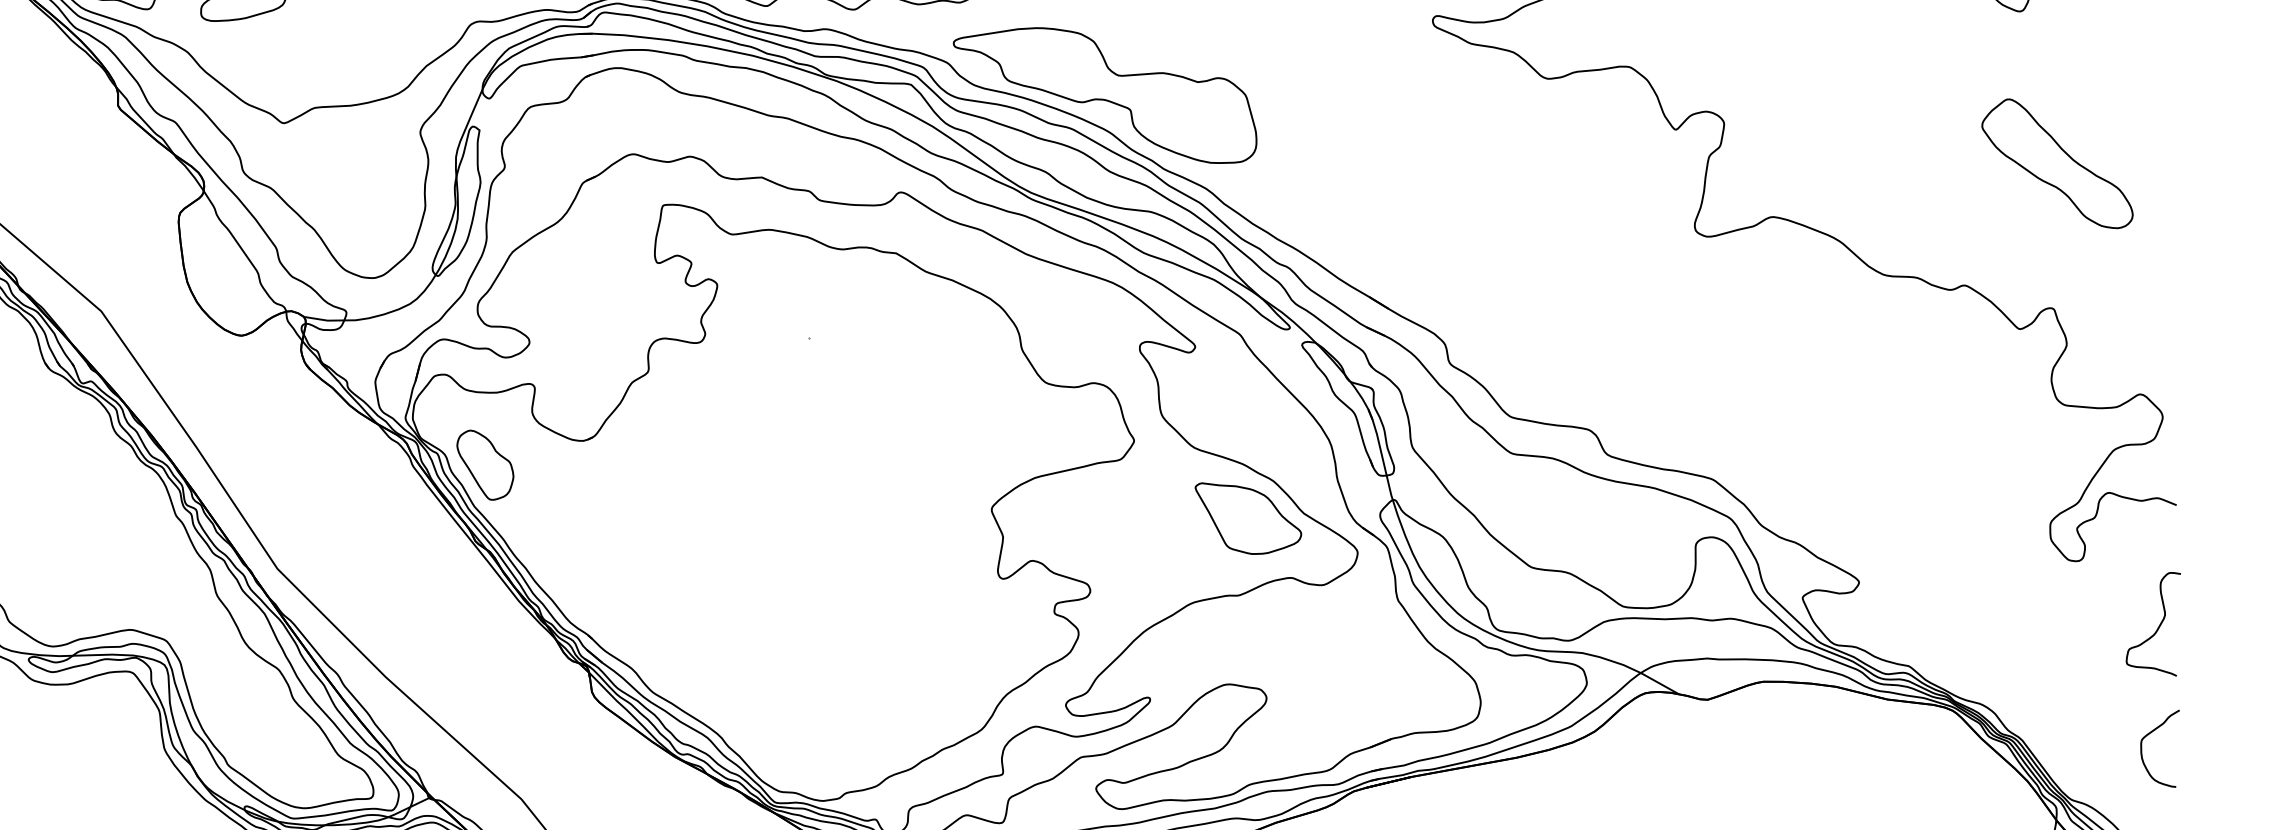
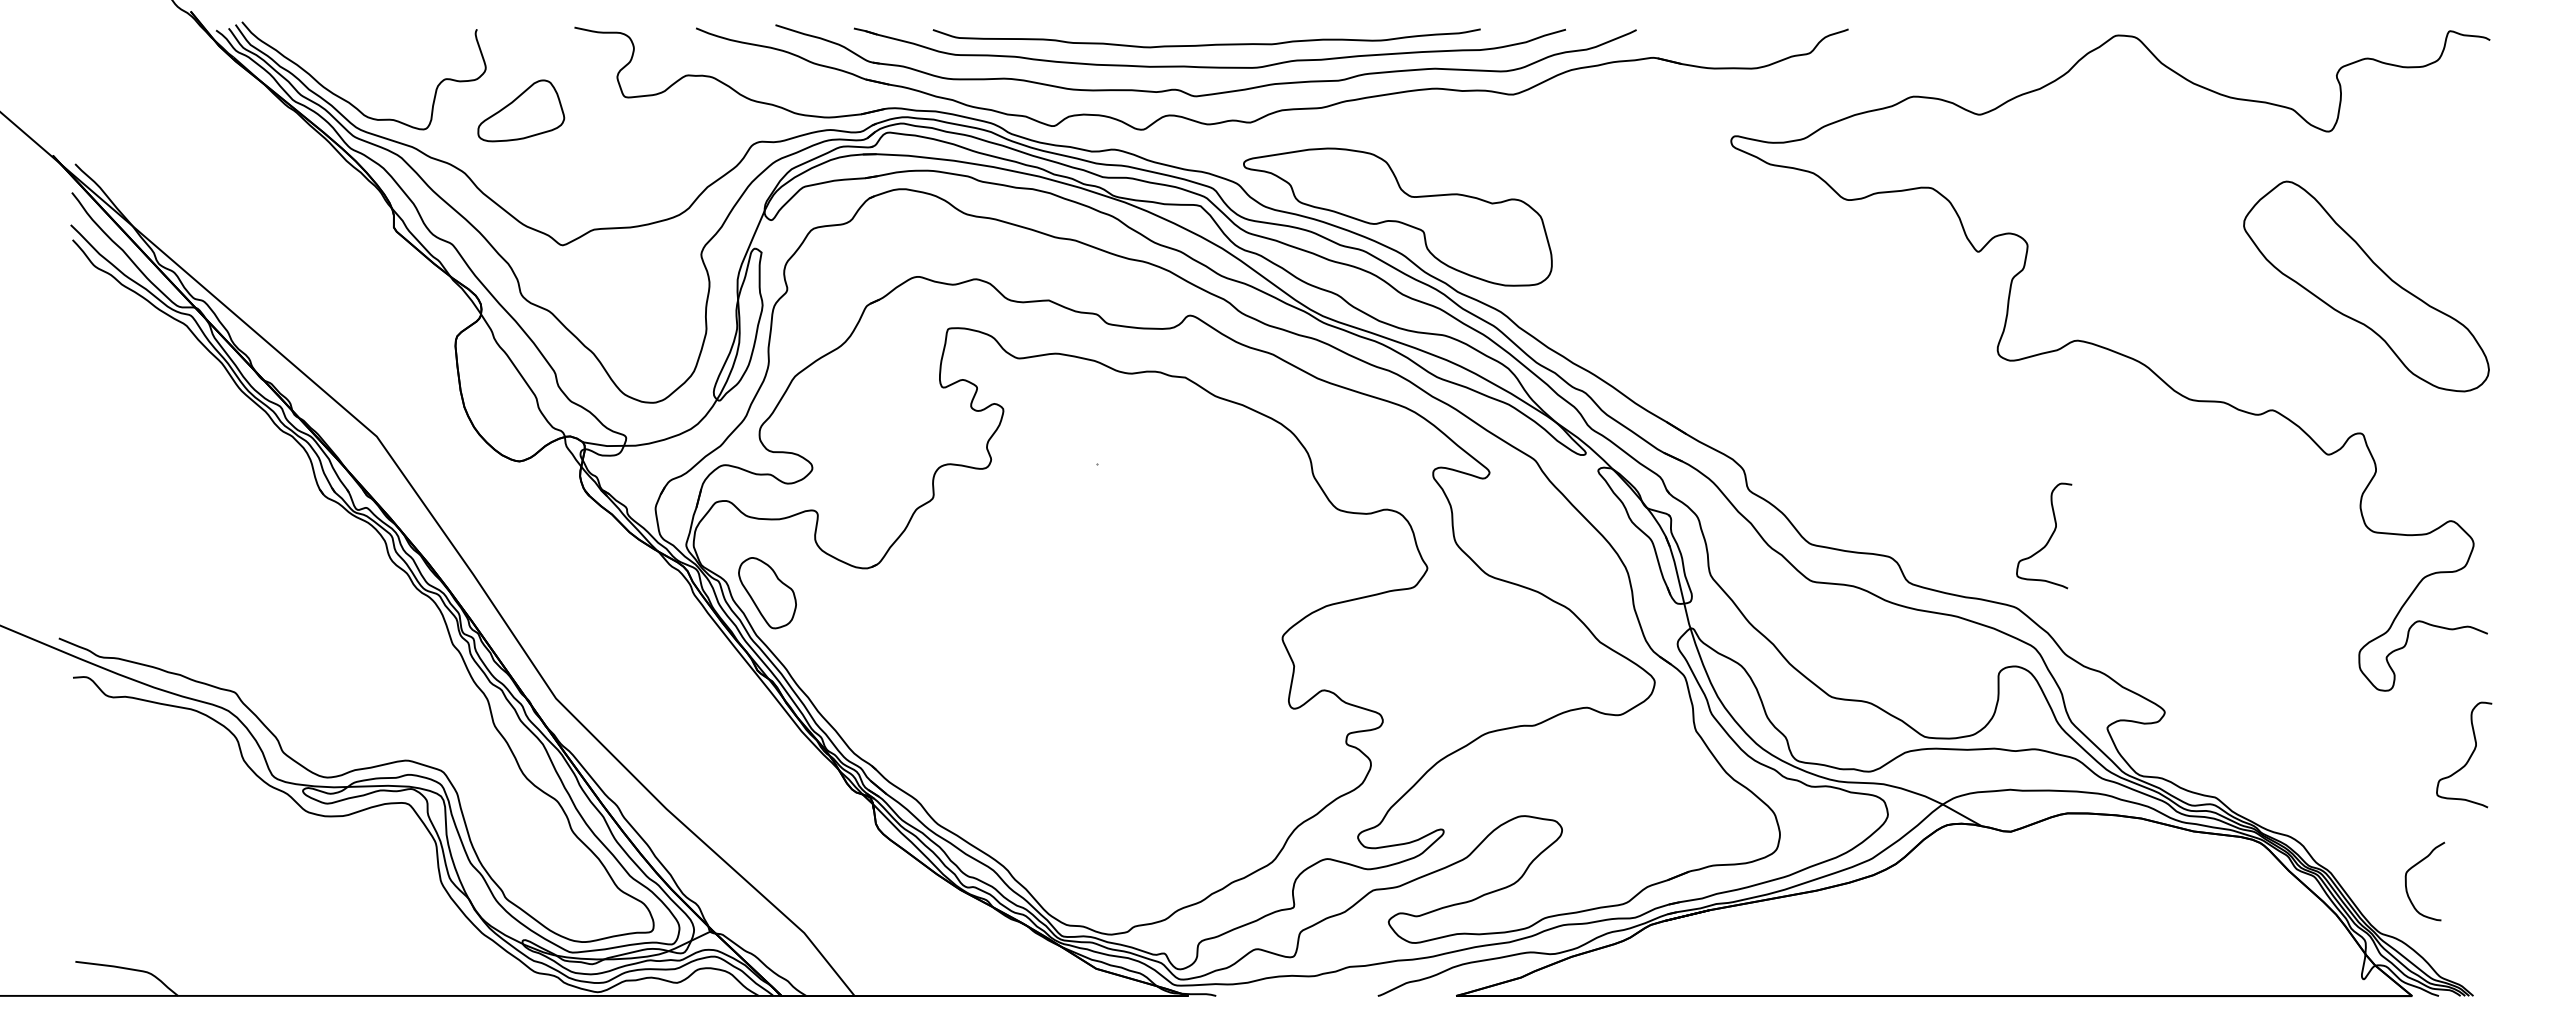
part: (2057, 163) -> (2366, 286), size x1.6
curve: (1745, 410) -> (2049, 537), added
part: (1248, 518) -> (1543, 647), removed
curve: (2150, 733) -> (2415, 866), moved

